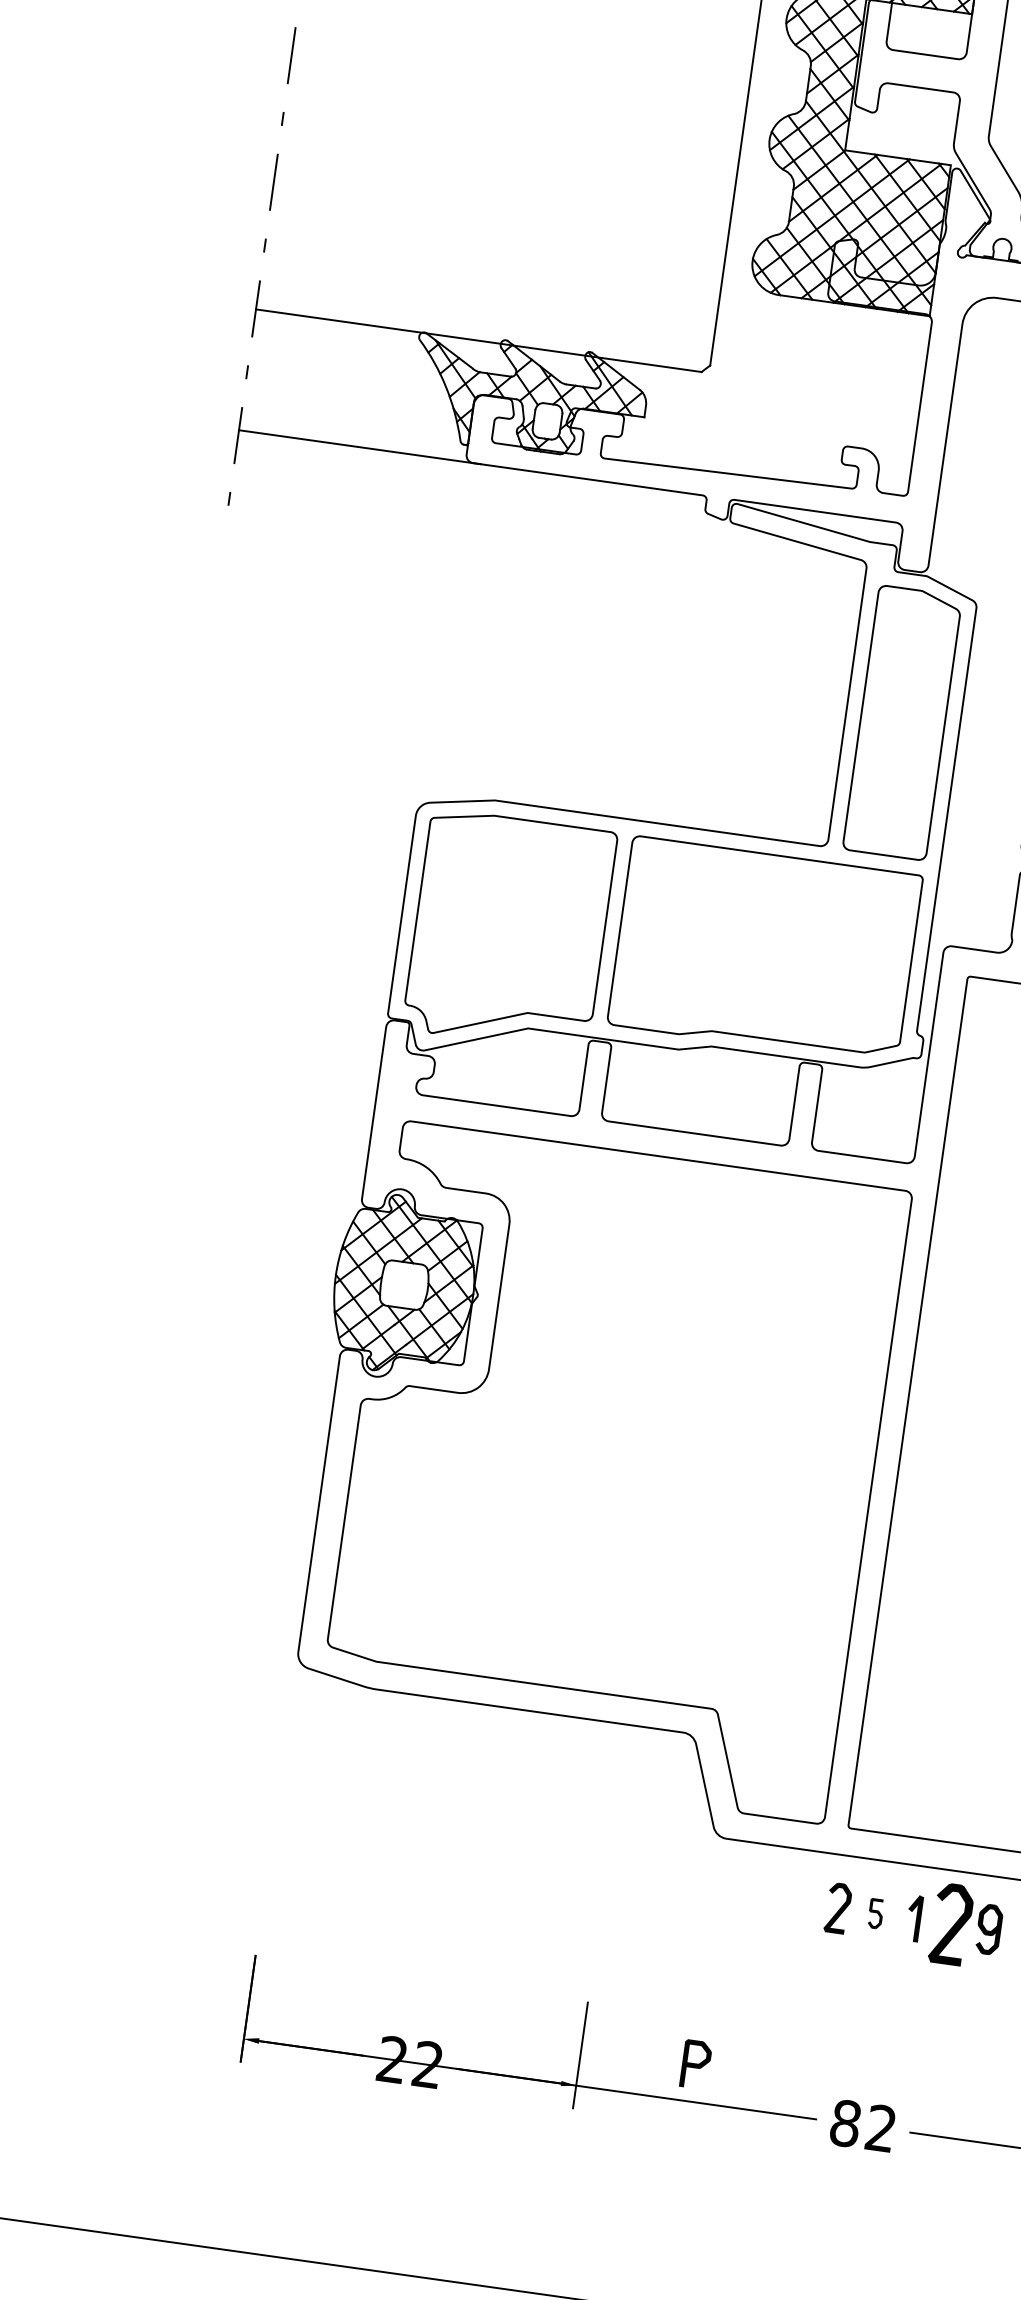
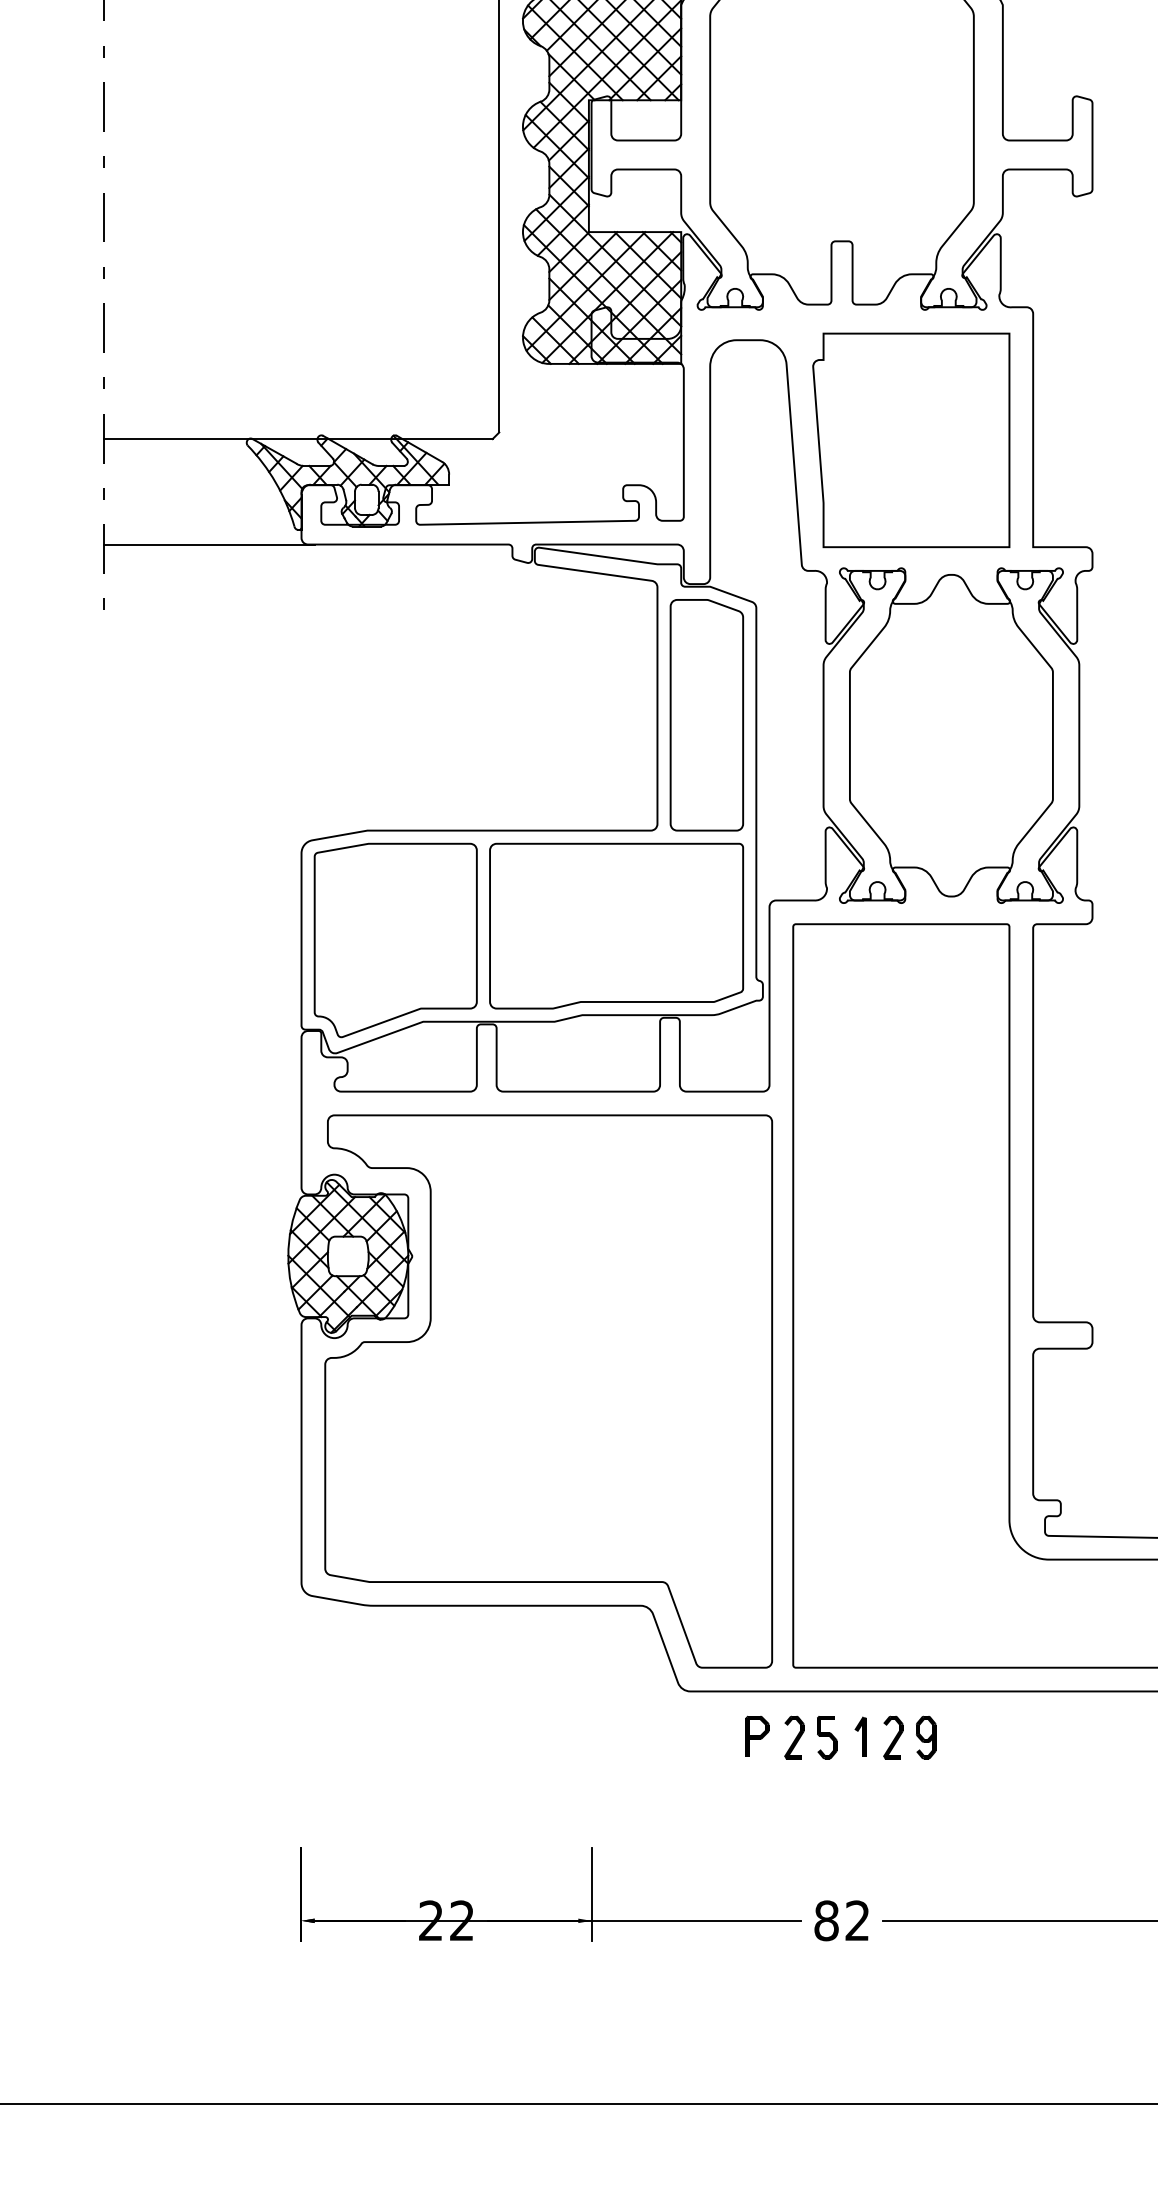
part: (876, 1913) -> (827, 1737), size x1.67
part: (951, 1924) -> (893, 1737), size x0.62
part: (696, 2063) -> (757, 1735), moved

